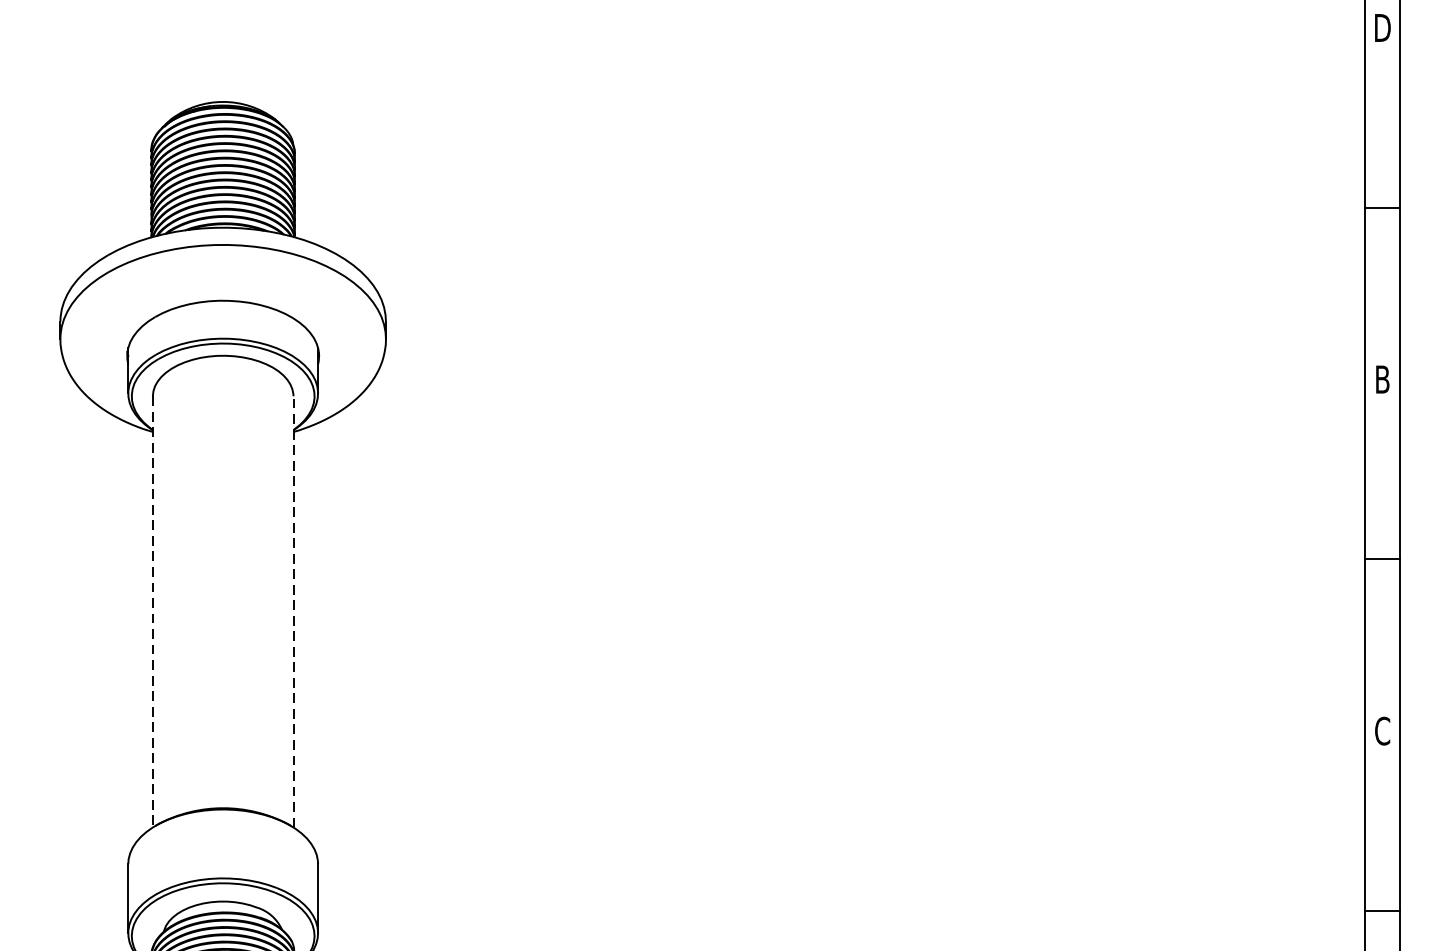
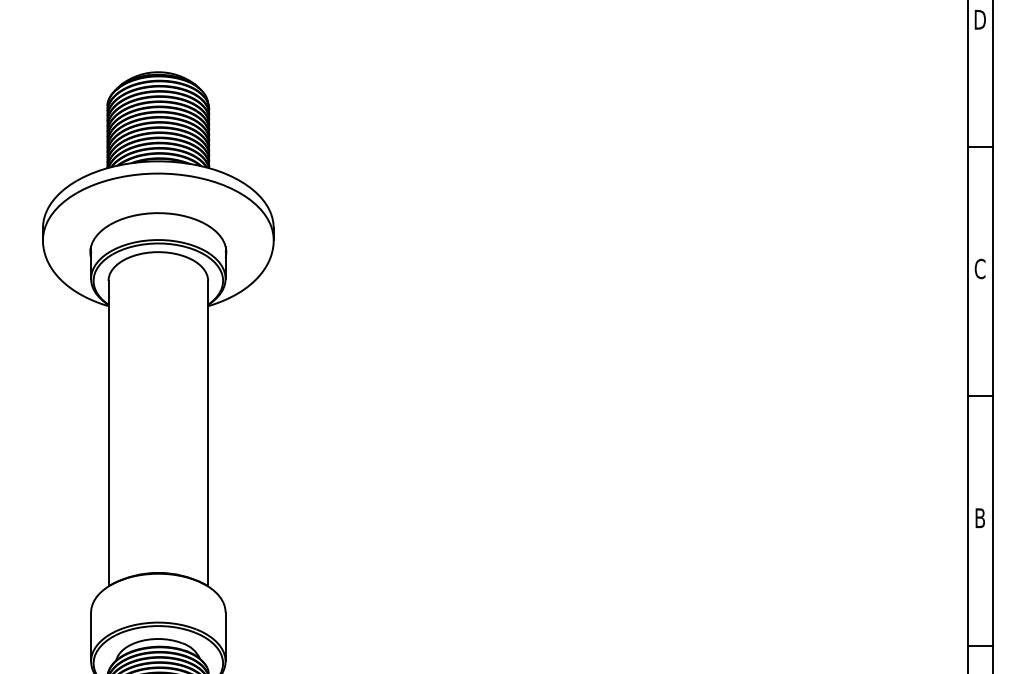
text: (1381, 378) -> (979, 268), B -> C
line: (152, 611) -> (108, 433), dashed -> solid
line: (293, 611) -> (208, 433), dashed -> solid
text: (1381, 731) -> (979, 518), C -> B

